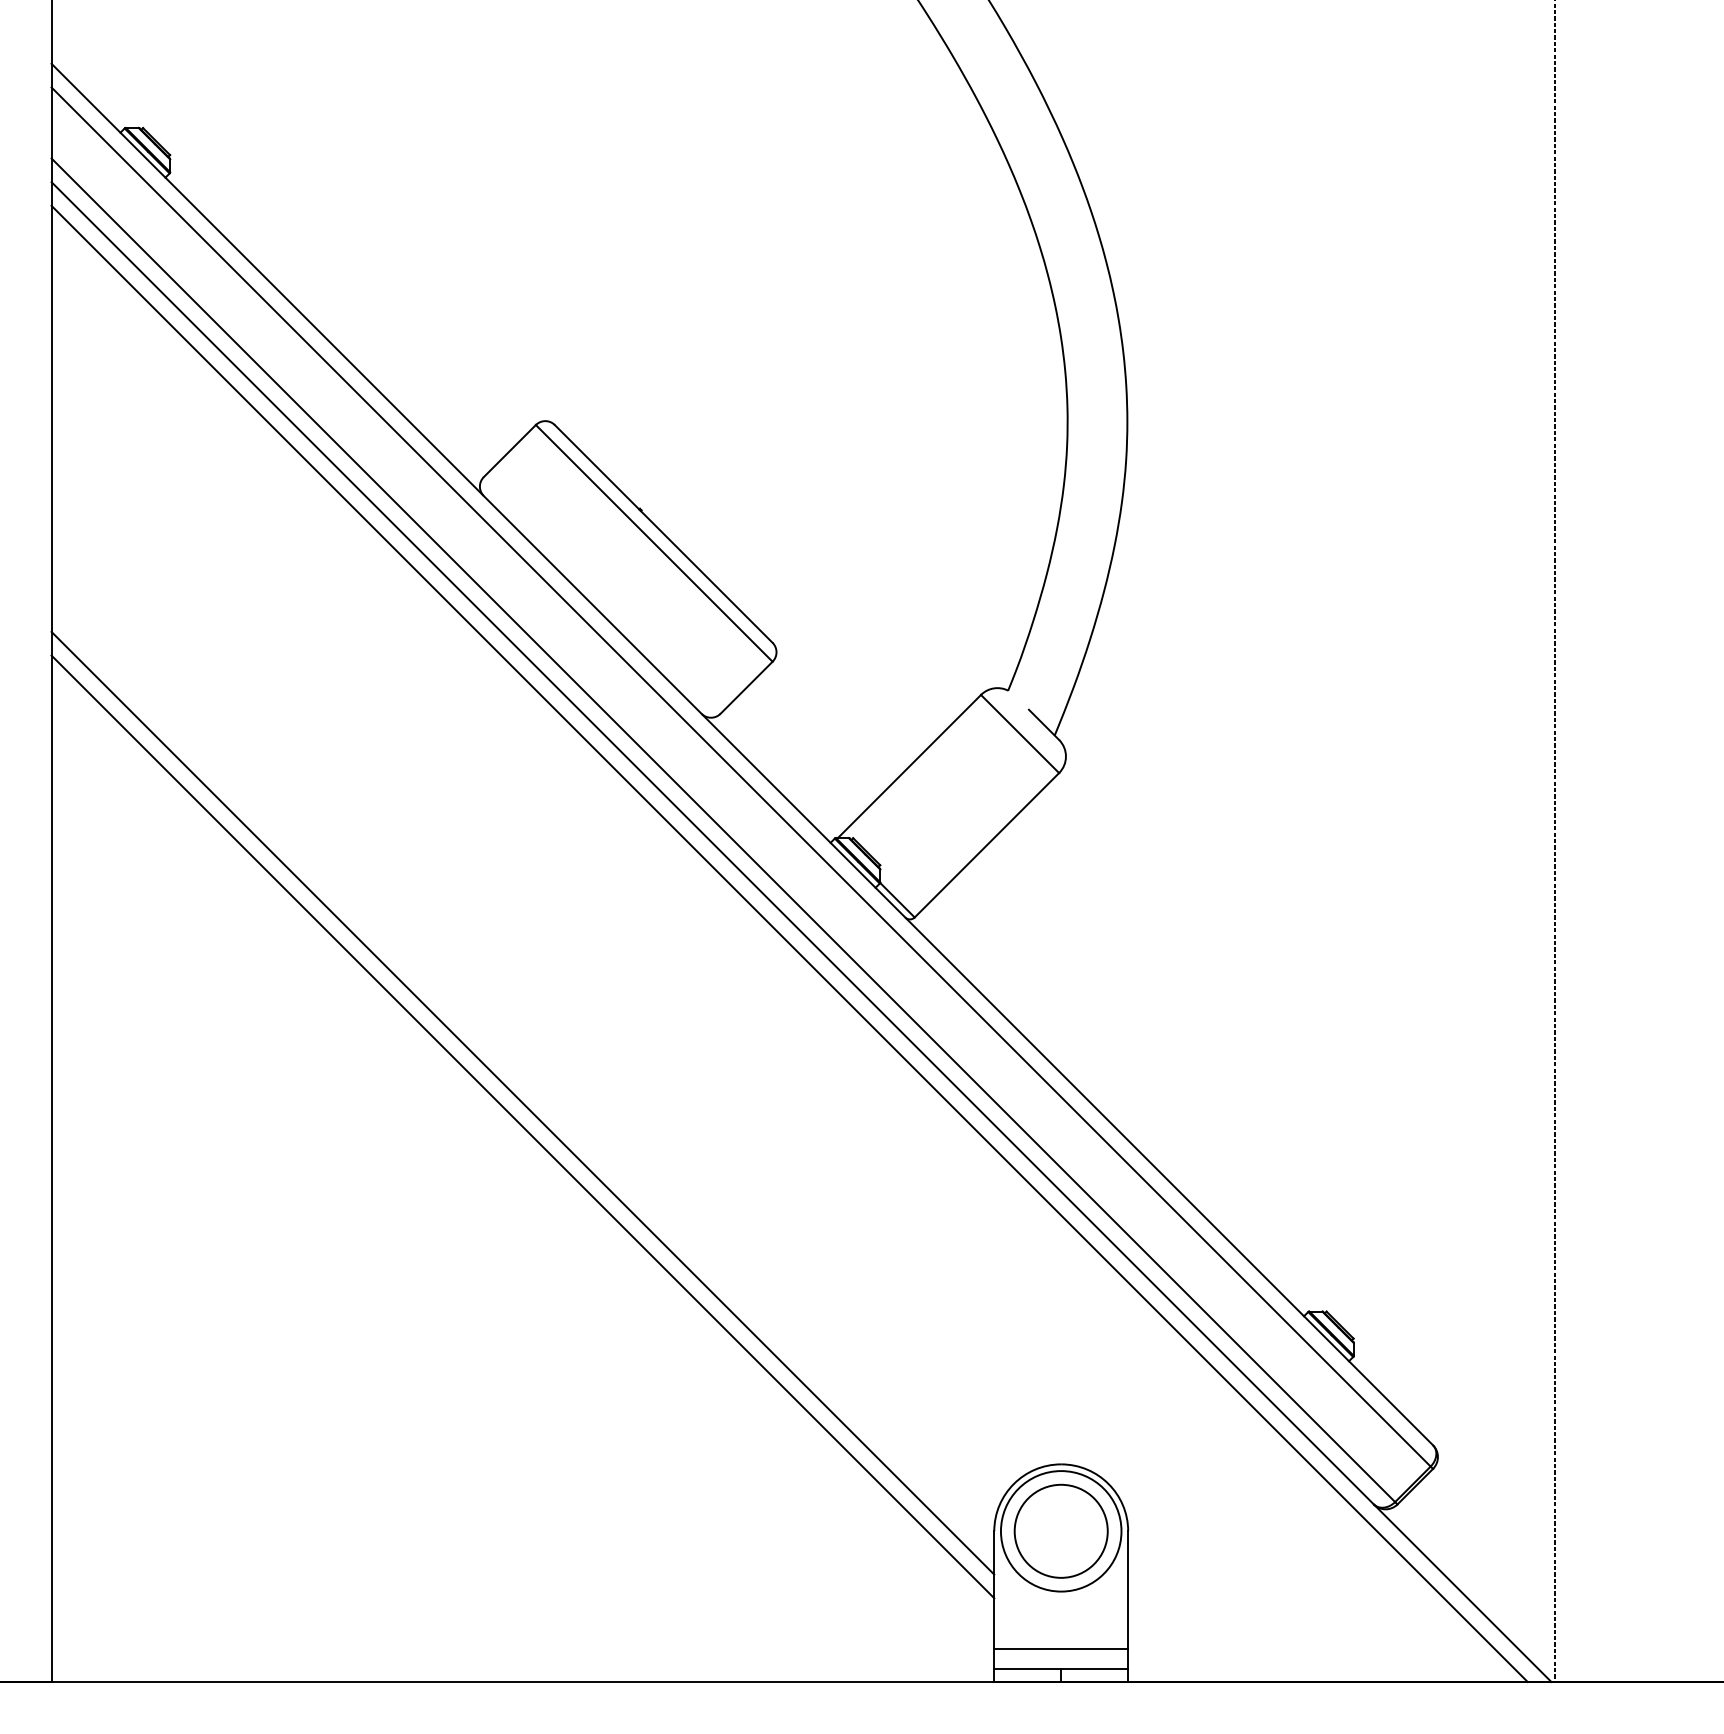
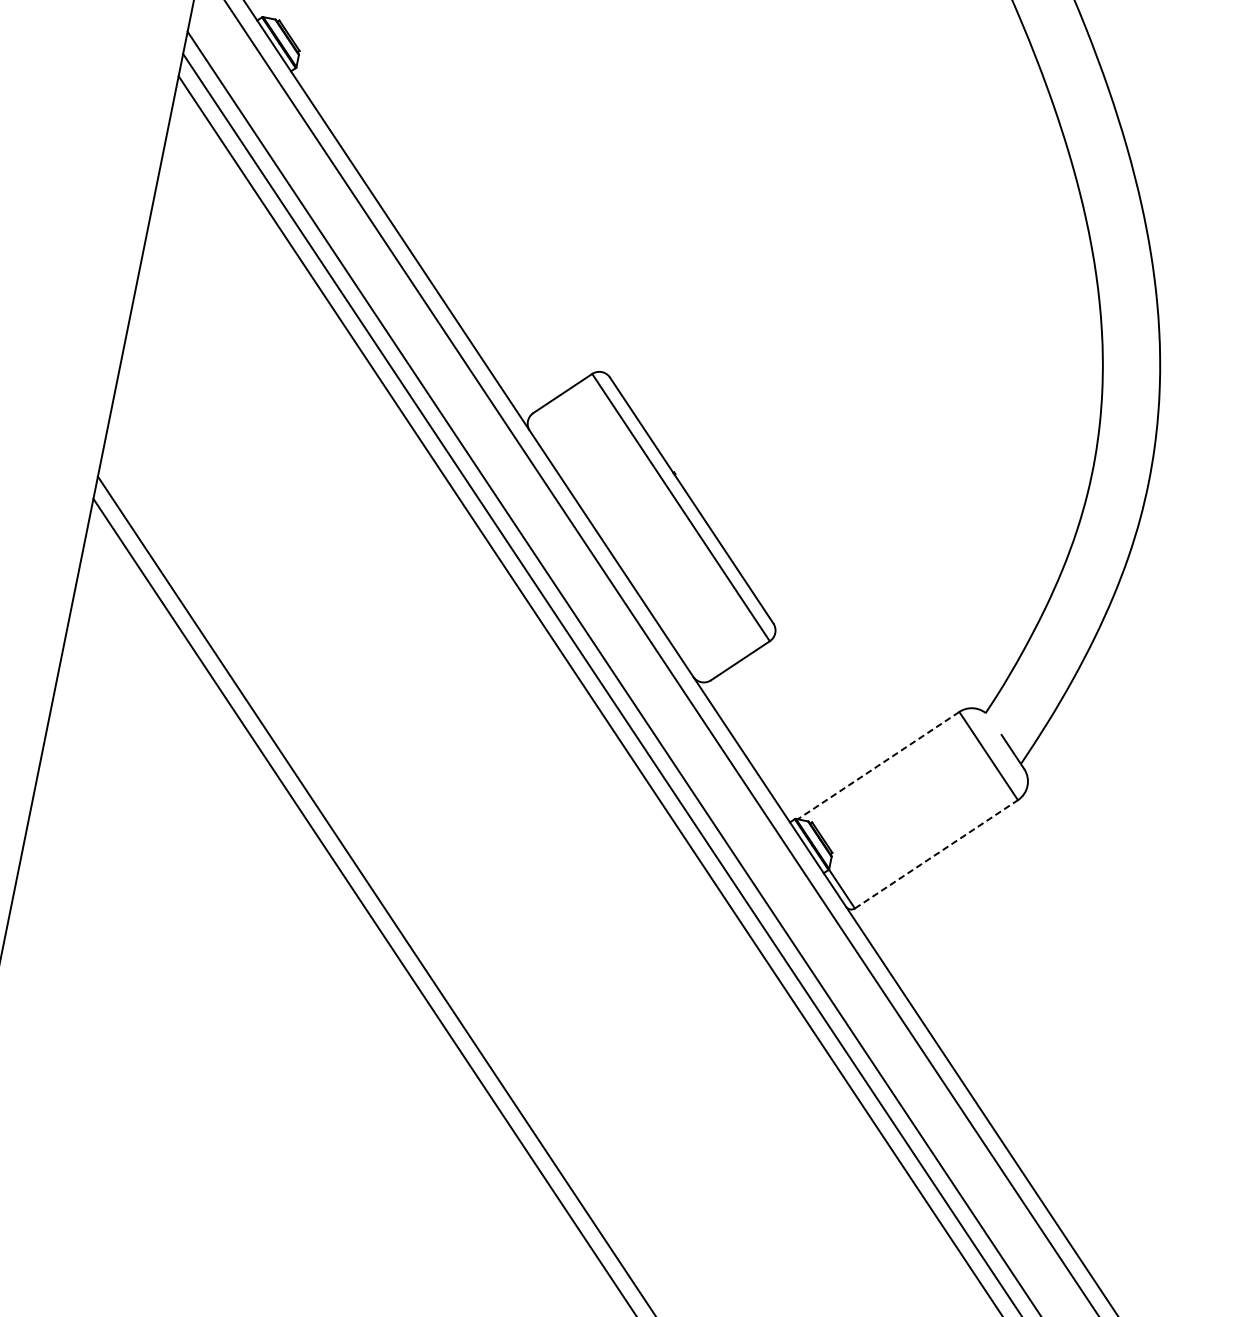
line: (909, 766) -> (878, 765), solid -> dashed
line: (987, 844) -> (937, 853), solid -> dashed

